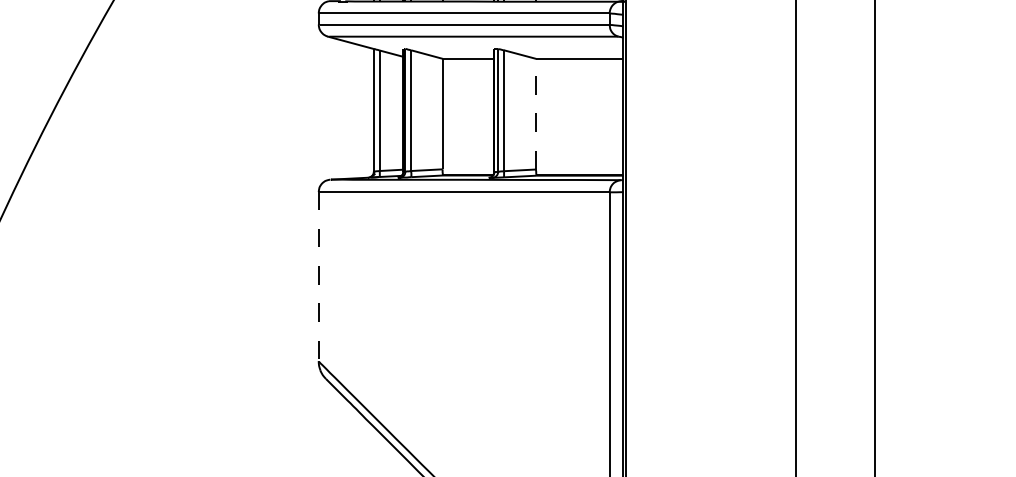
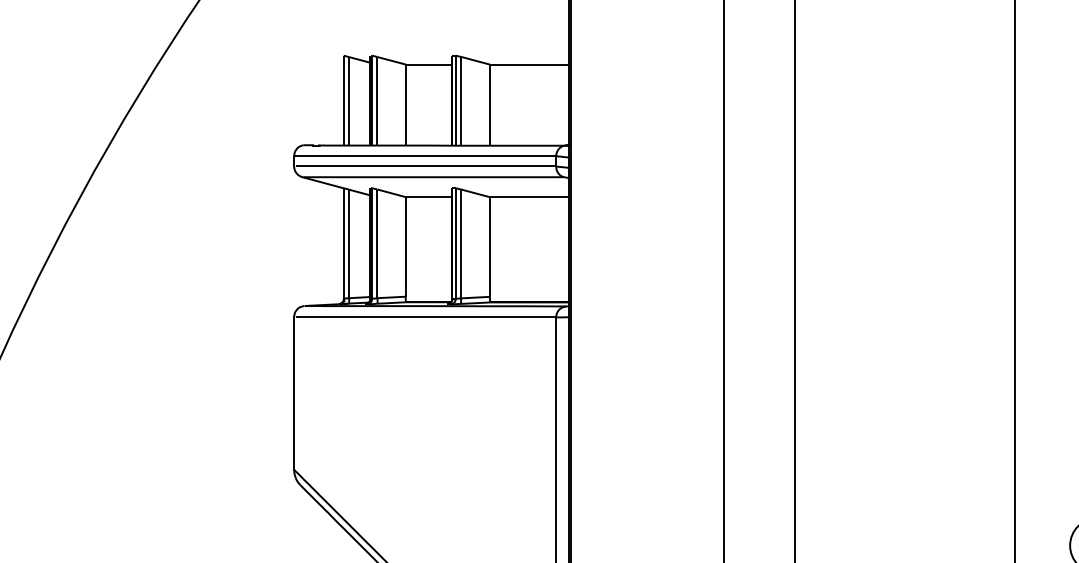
line: (535, 114) -> (489, 247), dashed -> solid
line: (319, 276) -> (294, 393), dashed -> solid

